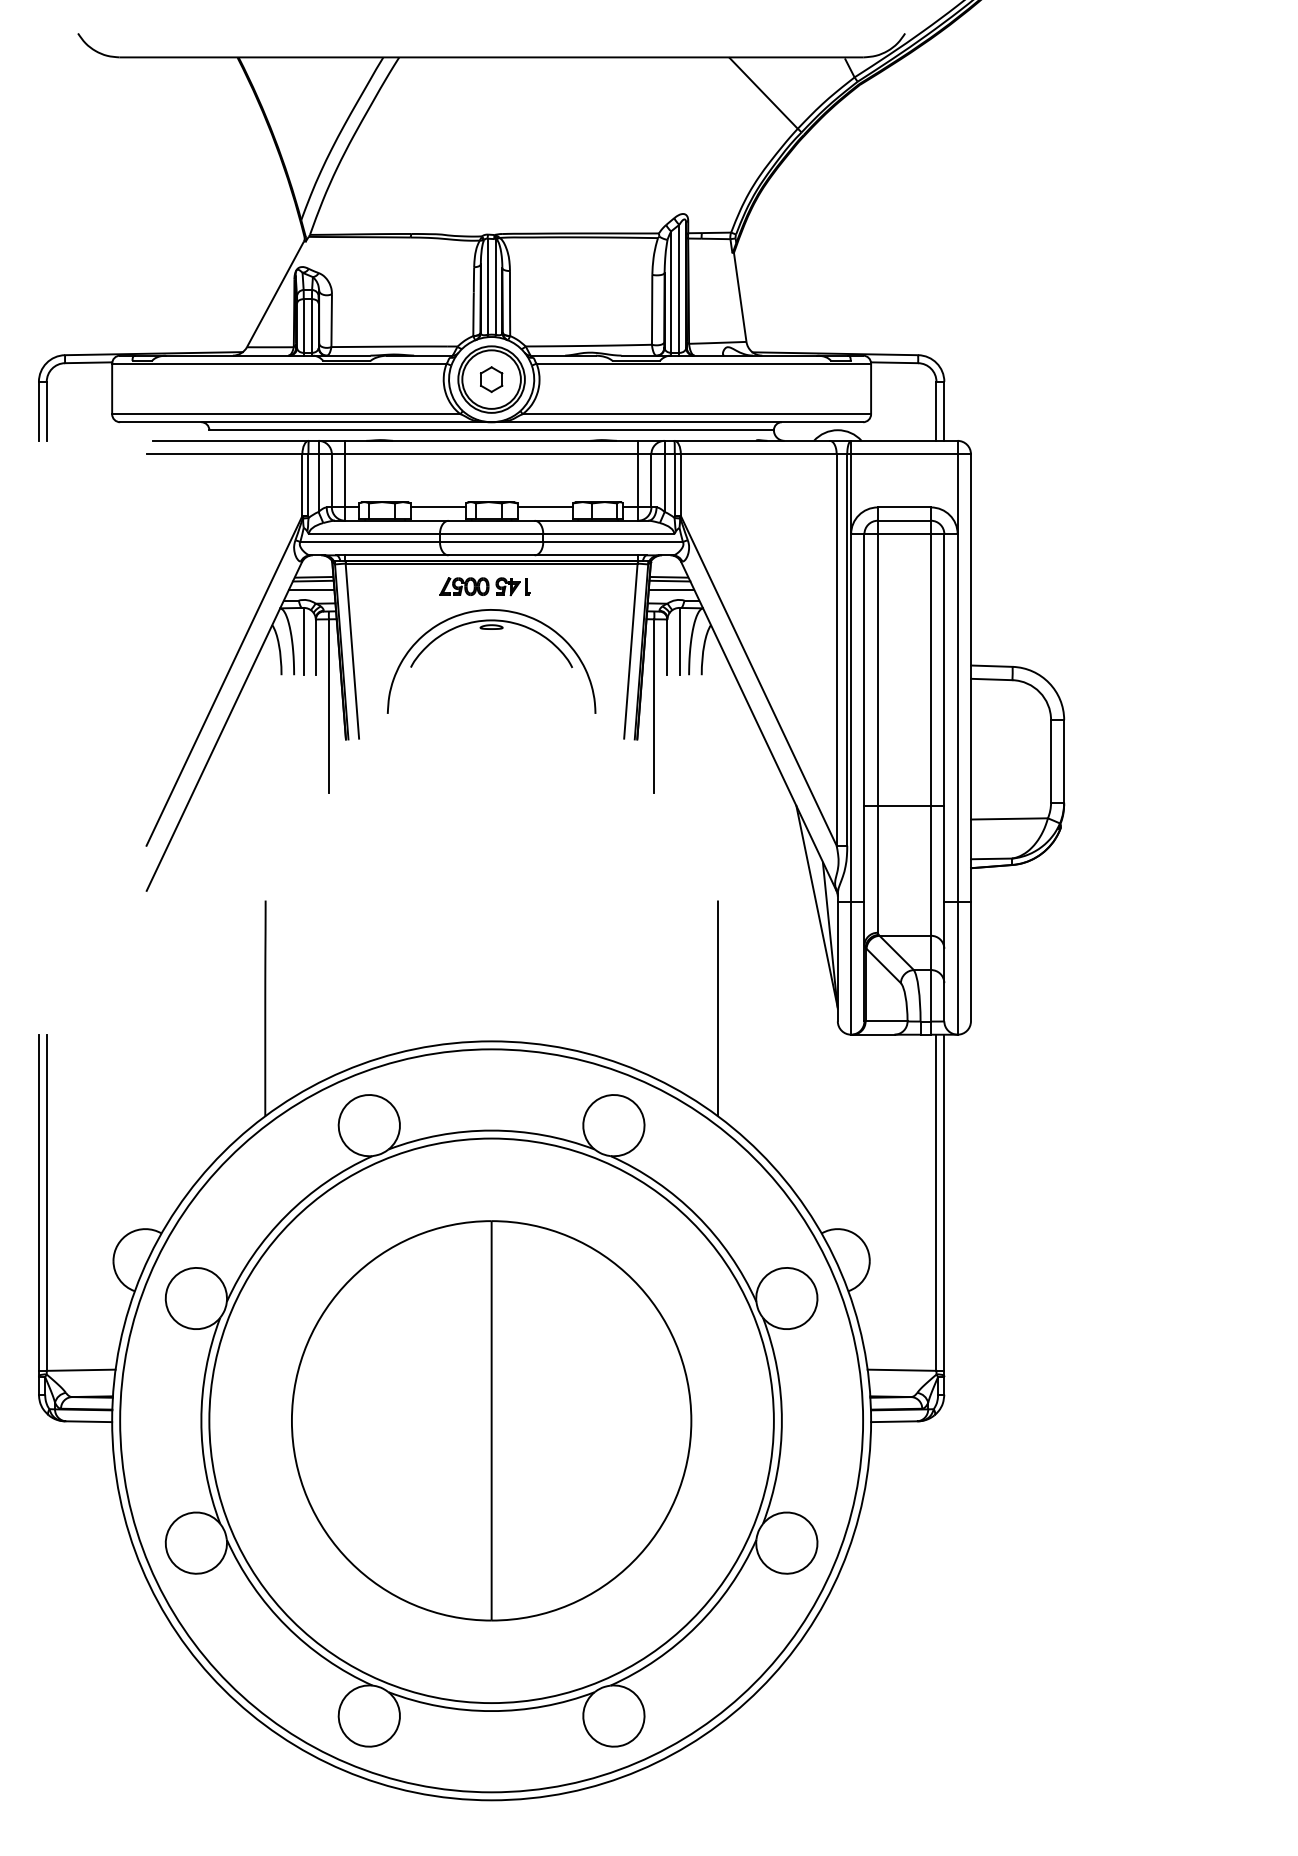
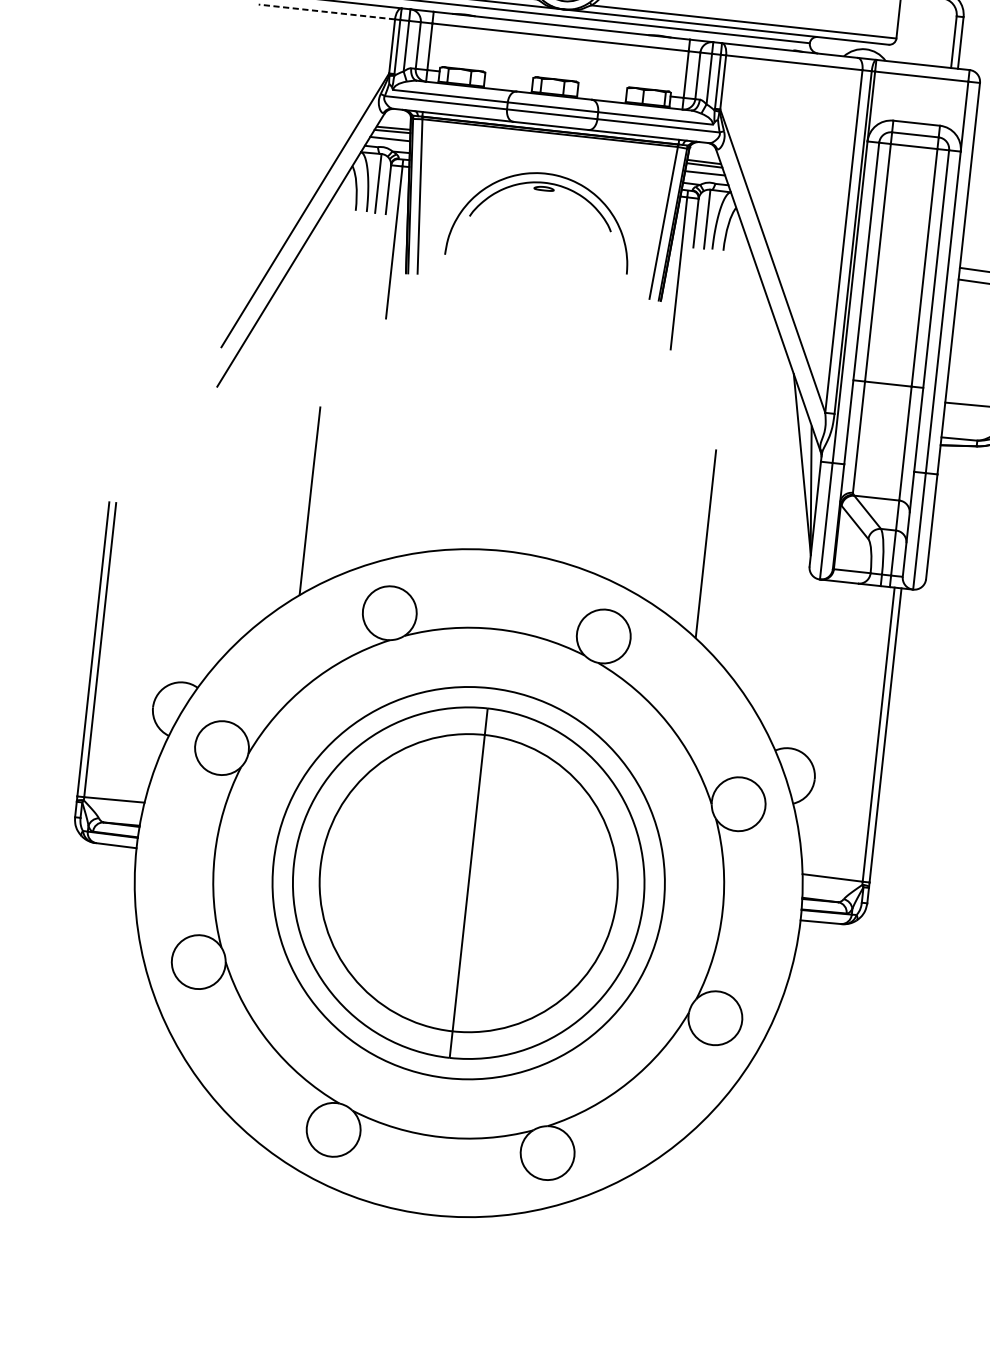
line: (224, 454) -> (326, 12), solid -> dashed
line: (438, 507) -> (509, 79), removed
line: (545, 507) -> (602, 89), removed
part: (484, 586) -> (541, 152), removed
circle: (491, 1420) -> (468, 882), size x0.6
circle: (491, 1420) -> (468, 882), size x0.6

